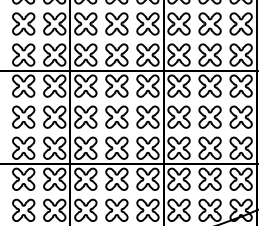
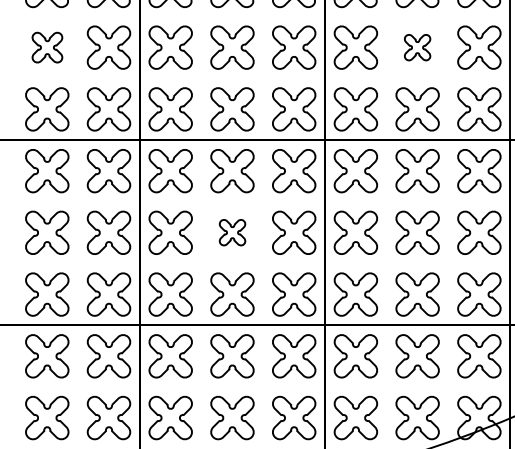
part: (23, 23) -> (46, 46), size x0.7
part: (209, 23) -> (416, 46), size x0.6
part: (116, 116) -> (231, 231), size x0.6

